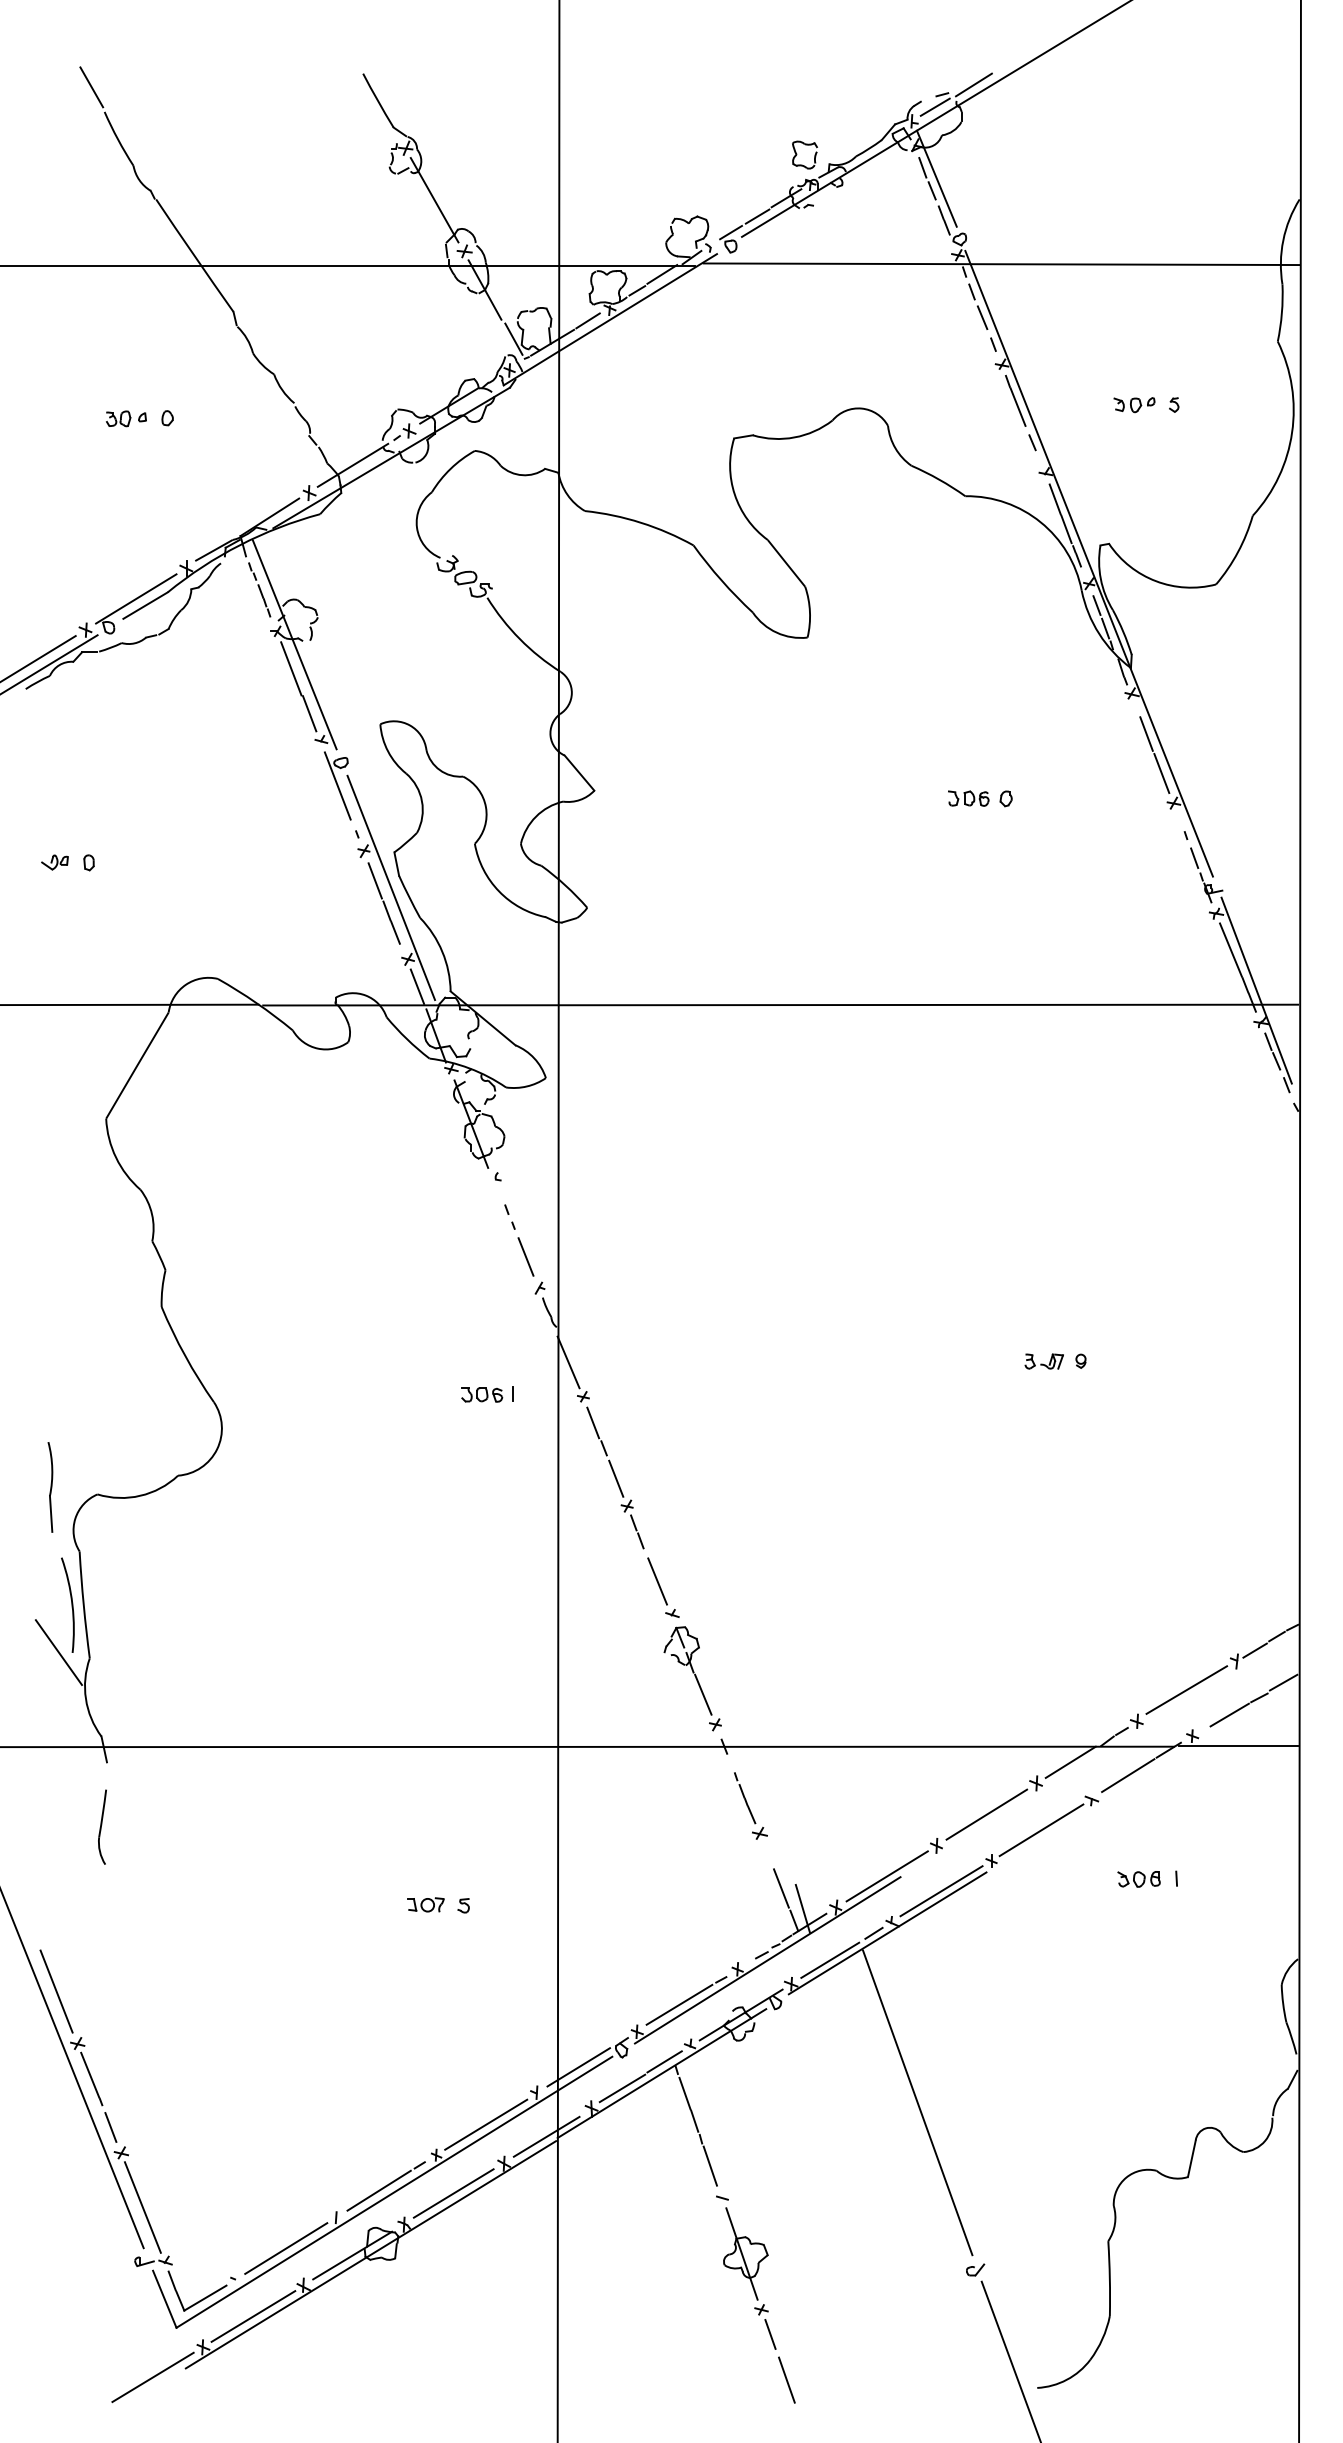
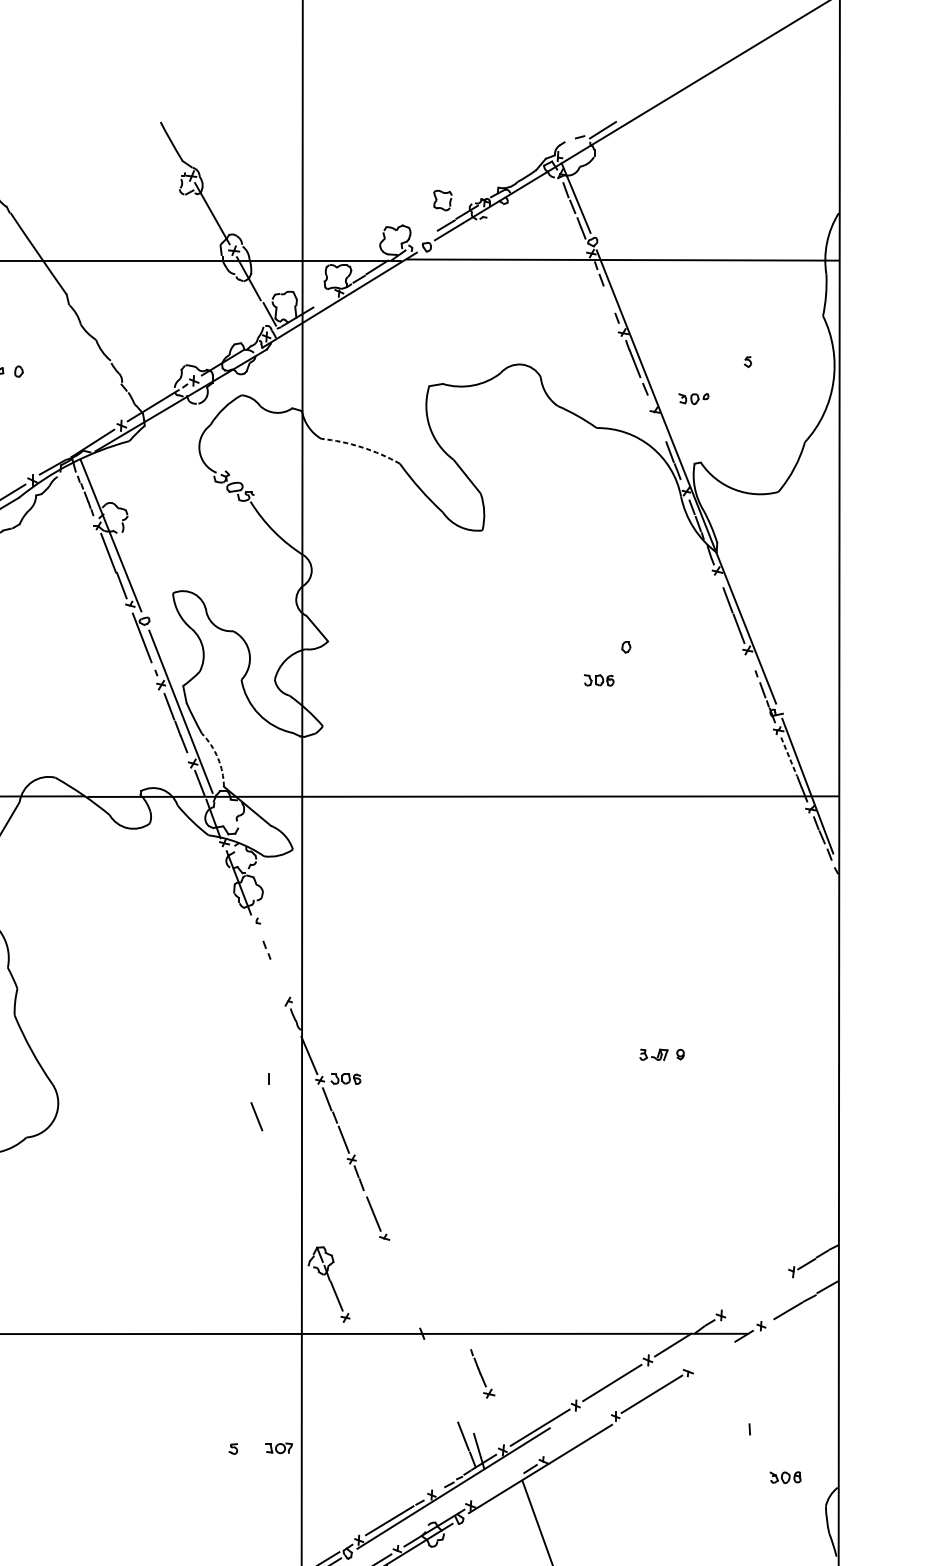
line: (934, 106) -> (574, 145), removed
part: (797, 154) -> (437, 200), moved
line: (730, 232) -> (426, 237), removed
line: (982, 317) -> (609, 298), removed
line: (587, 320) -> (323, 300), removed
part: (1134, 405) -> (693, 399), moved
line: (1054, 499) -> (661, 430), removed
arc: (641, 522) -> (362, 447), solid -> dashed
part: (968, 798) -> (599, 680), moved
line: (1230, 950) -> (788, 757), solid -> dashed
arc: (442, 951) -> (218, 757), solid -> dashed
line: (525, 1256) -> (256, 1116), moved
part: (482, 1394) -> (346, 1078), moved
part: (692, 1678) -> (328, 1284), moved
line: (1186, 1689) -> (756, 1292), removed
line: (1238, 1745) -> (794, 1332), removed
line: (1128, 1775) -> (714, 1354), removed
part: (750, 1805) -> (482, 1373), moved
part: (1138, 1879) -> (785, 1477), moved
line: (941, 1891) -> (579, 1438), removed
part: (425, 1904) -> (278, 1448), moved
line: (830, 1959) -> (499, 1487), removed

